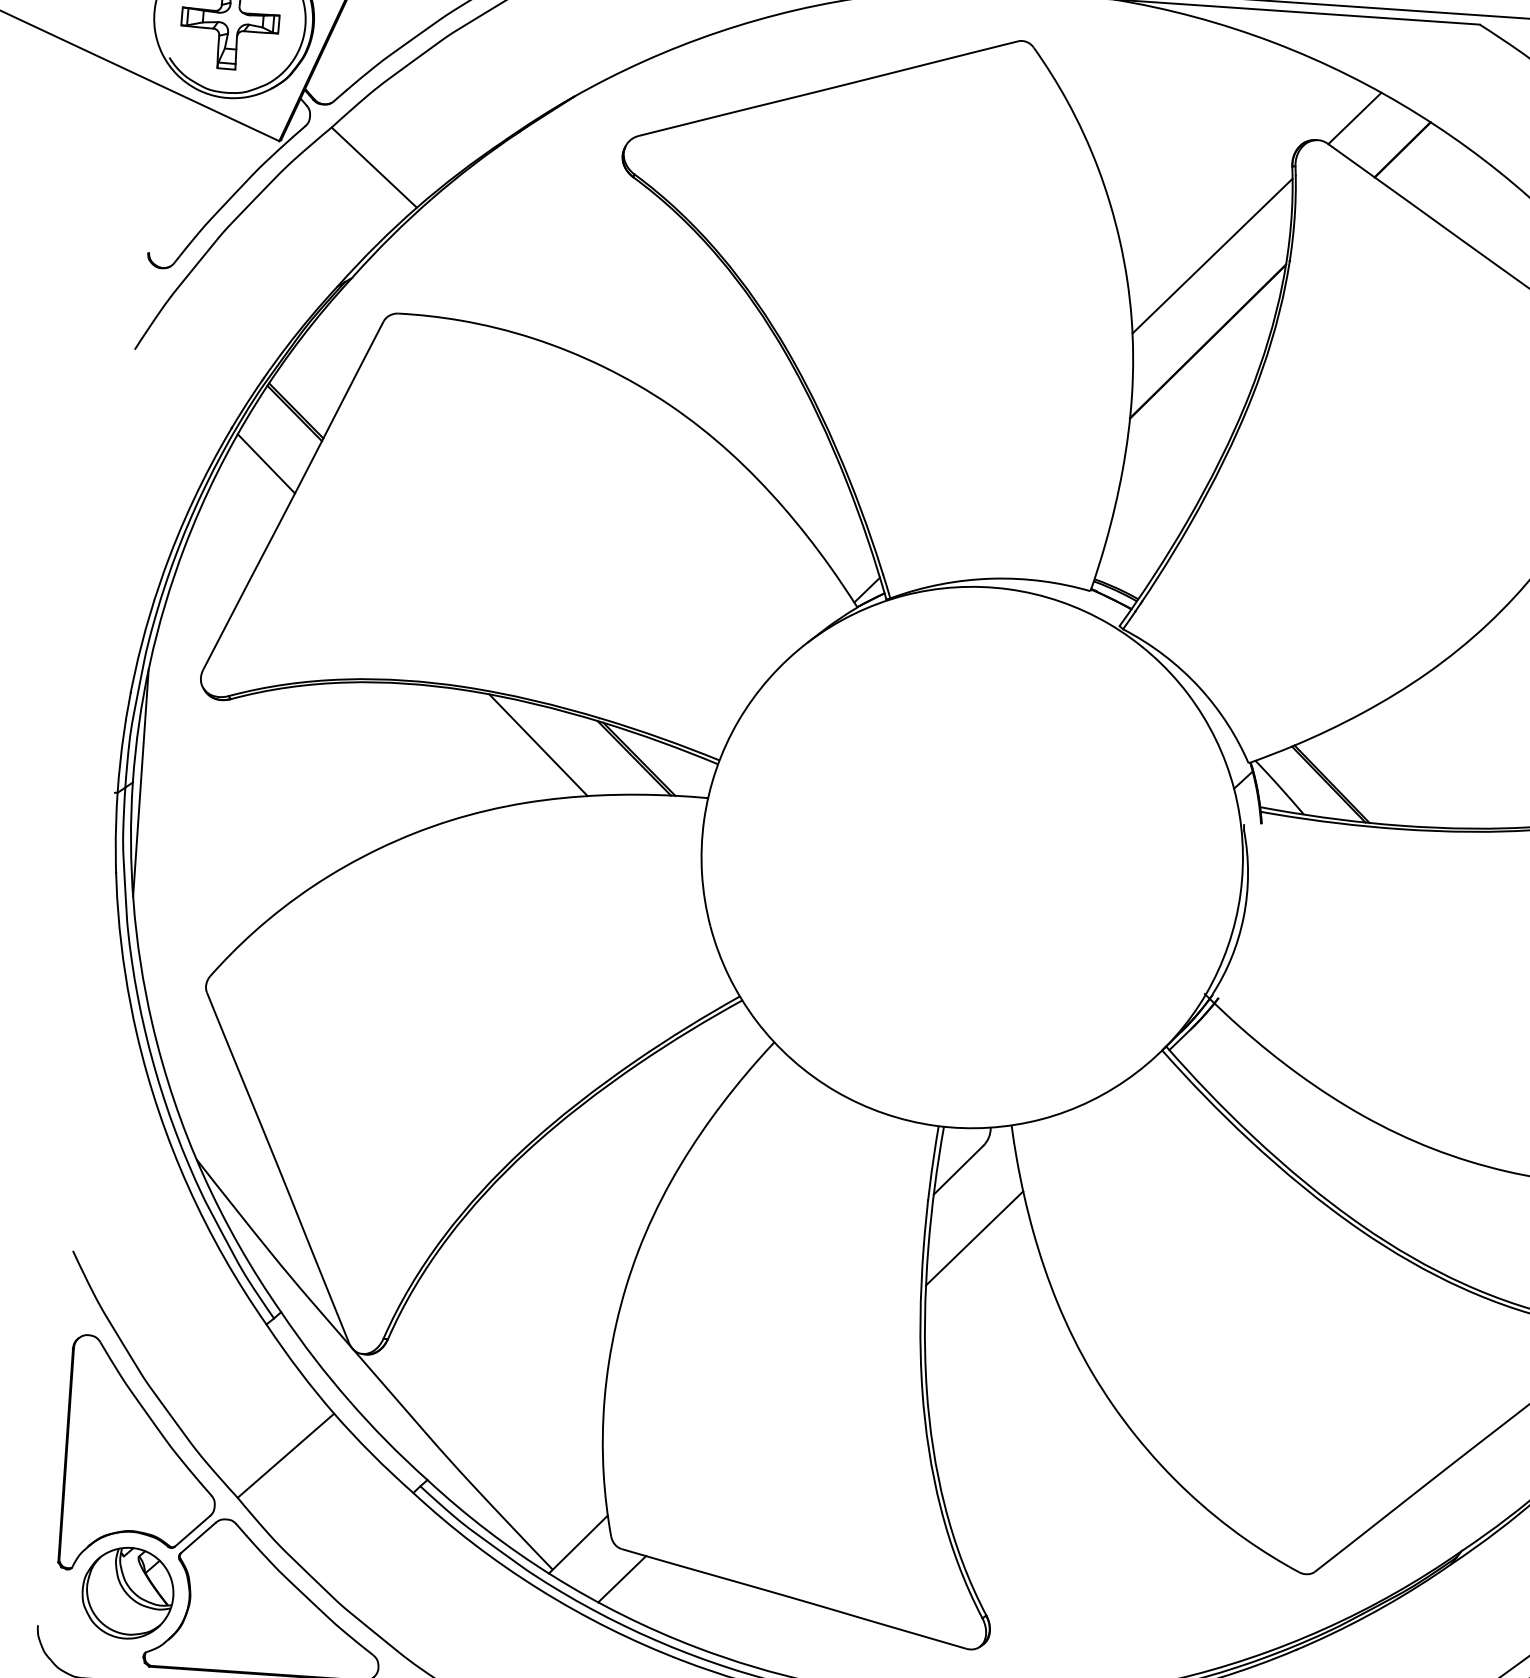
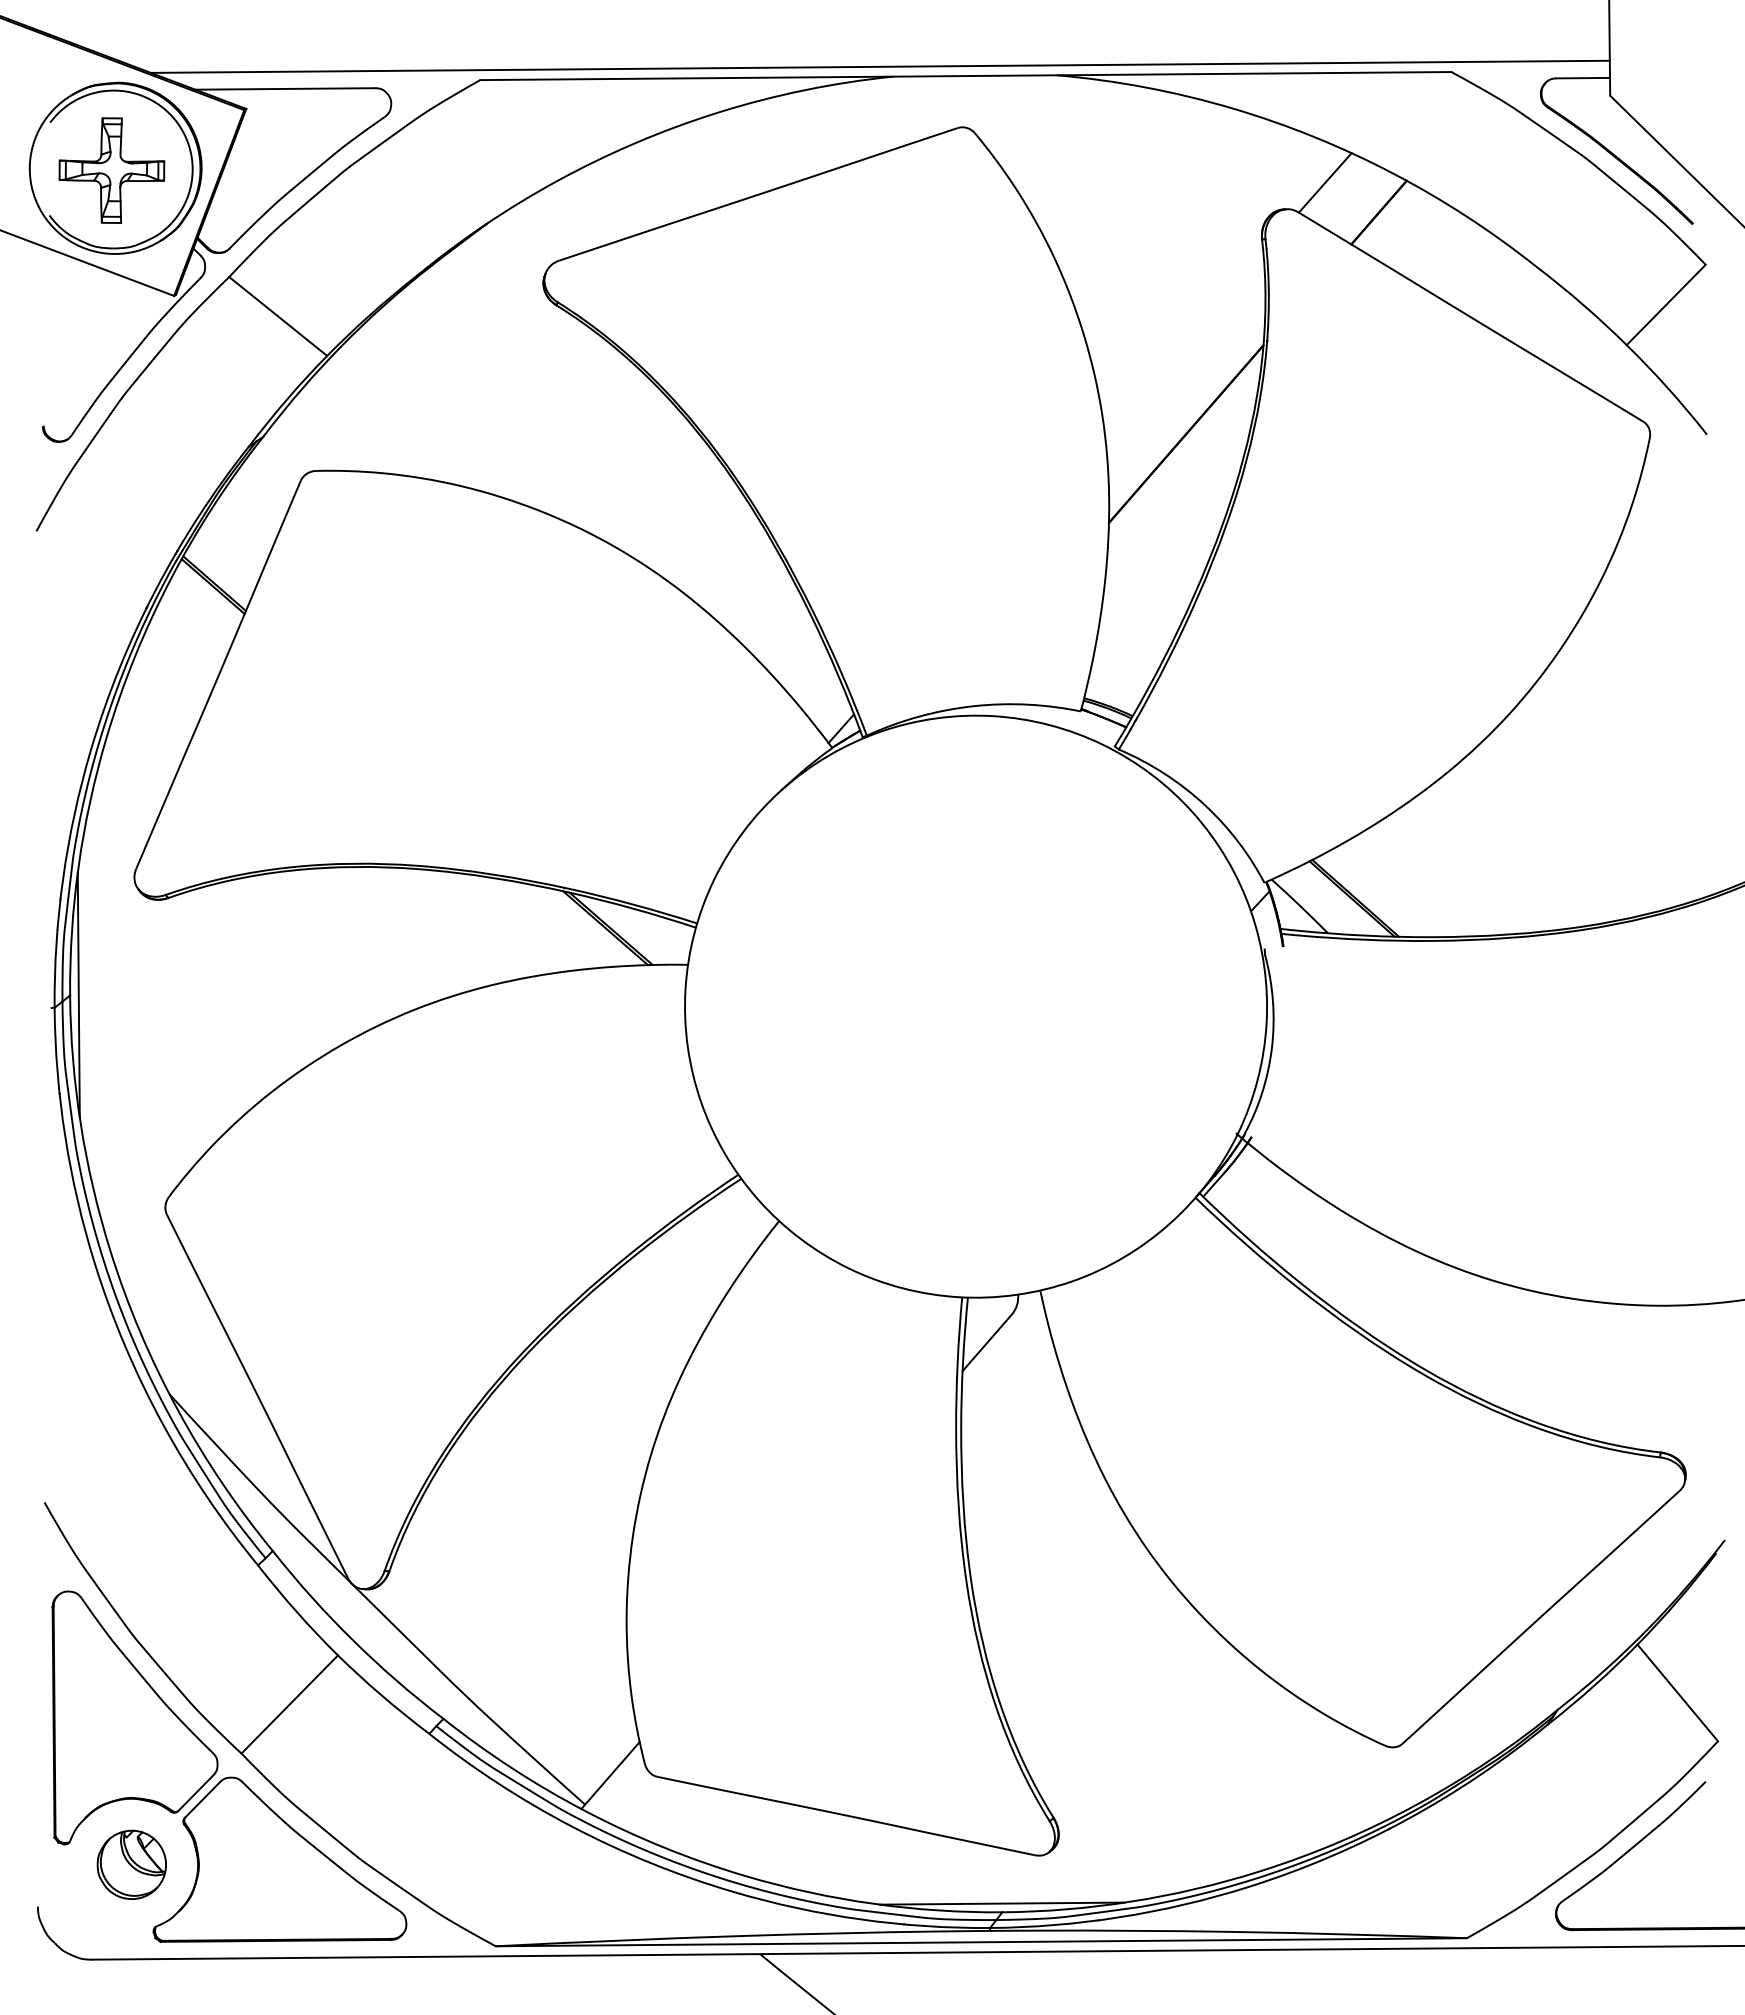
line: (1212, 255) -> (1183, 341), removed
line: (265, 463) -> (186, 642), removed
line: (538, 744) -> (501, 921), removed
line: (974, 1238) -> (1009, 1414), removed
line: (622, 1578) -> (660, 1808), removed
part: (127, 1592) -> (131, 1864), size x0.7

